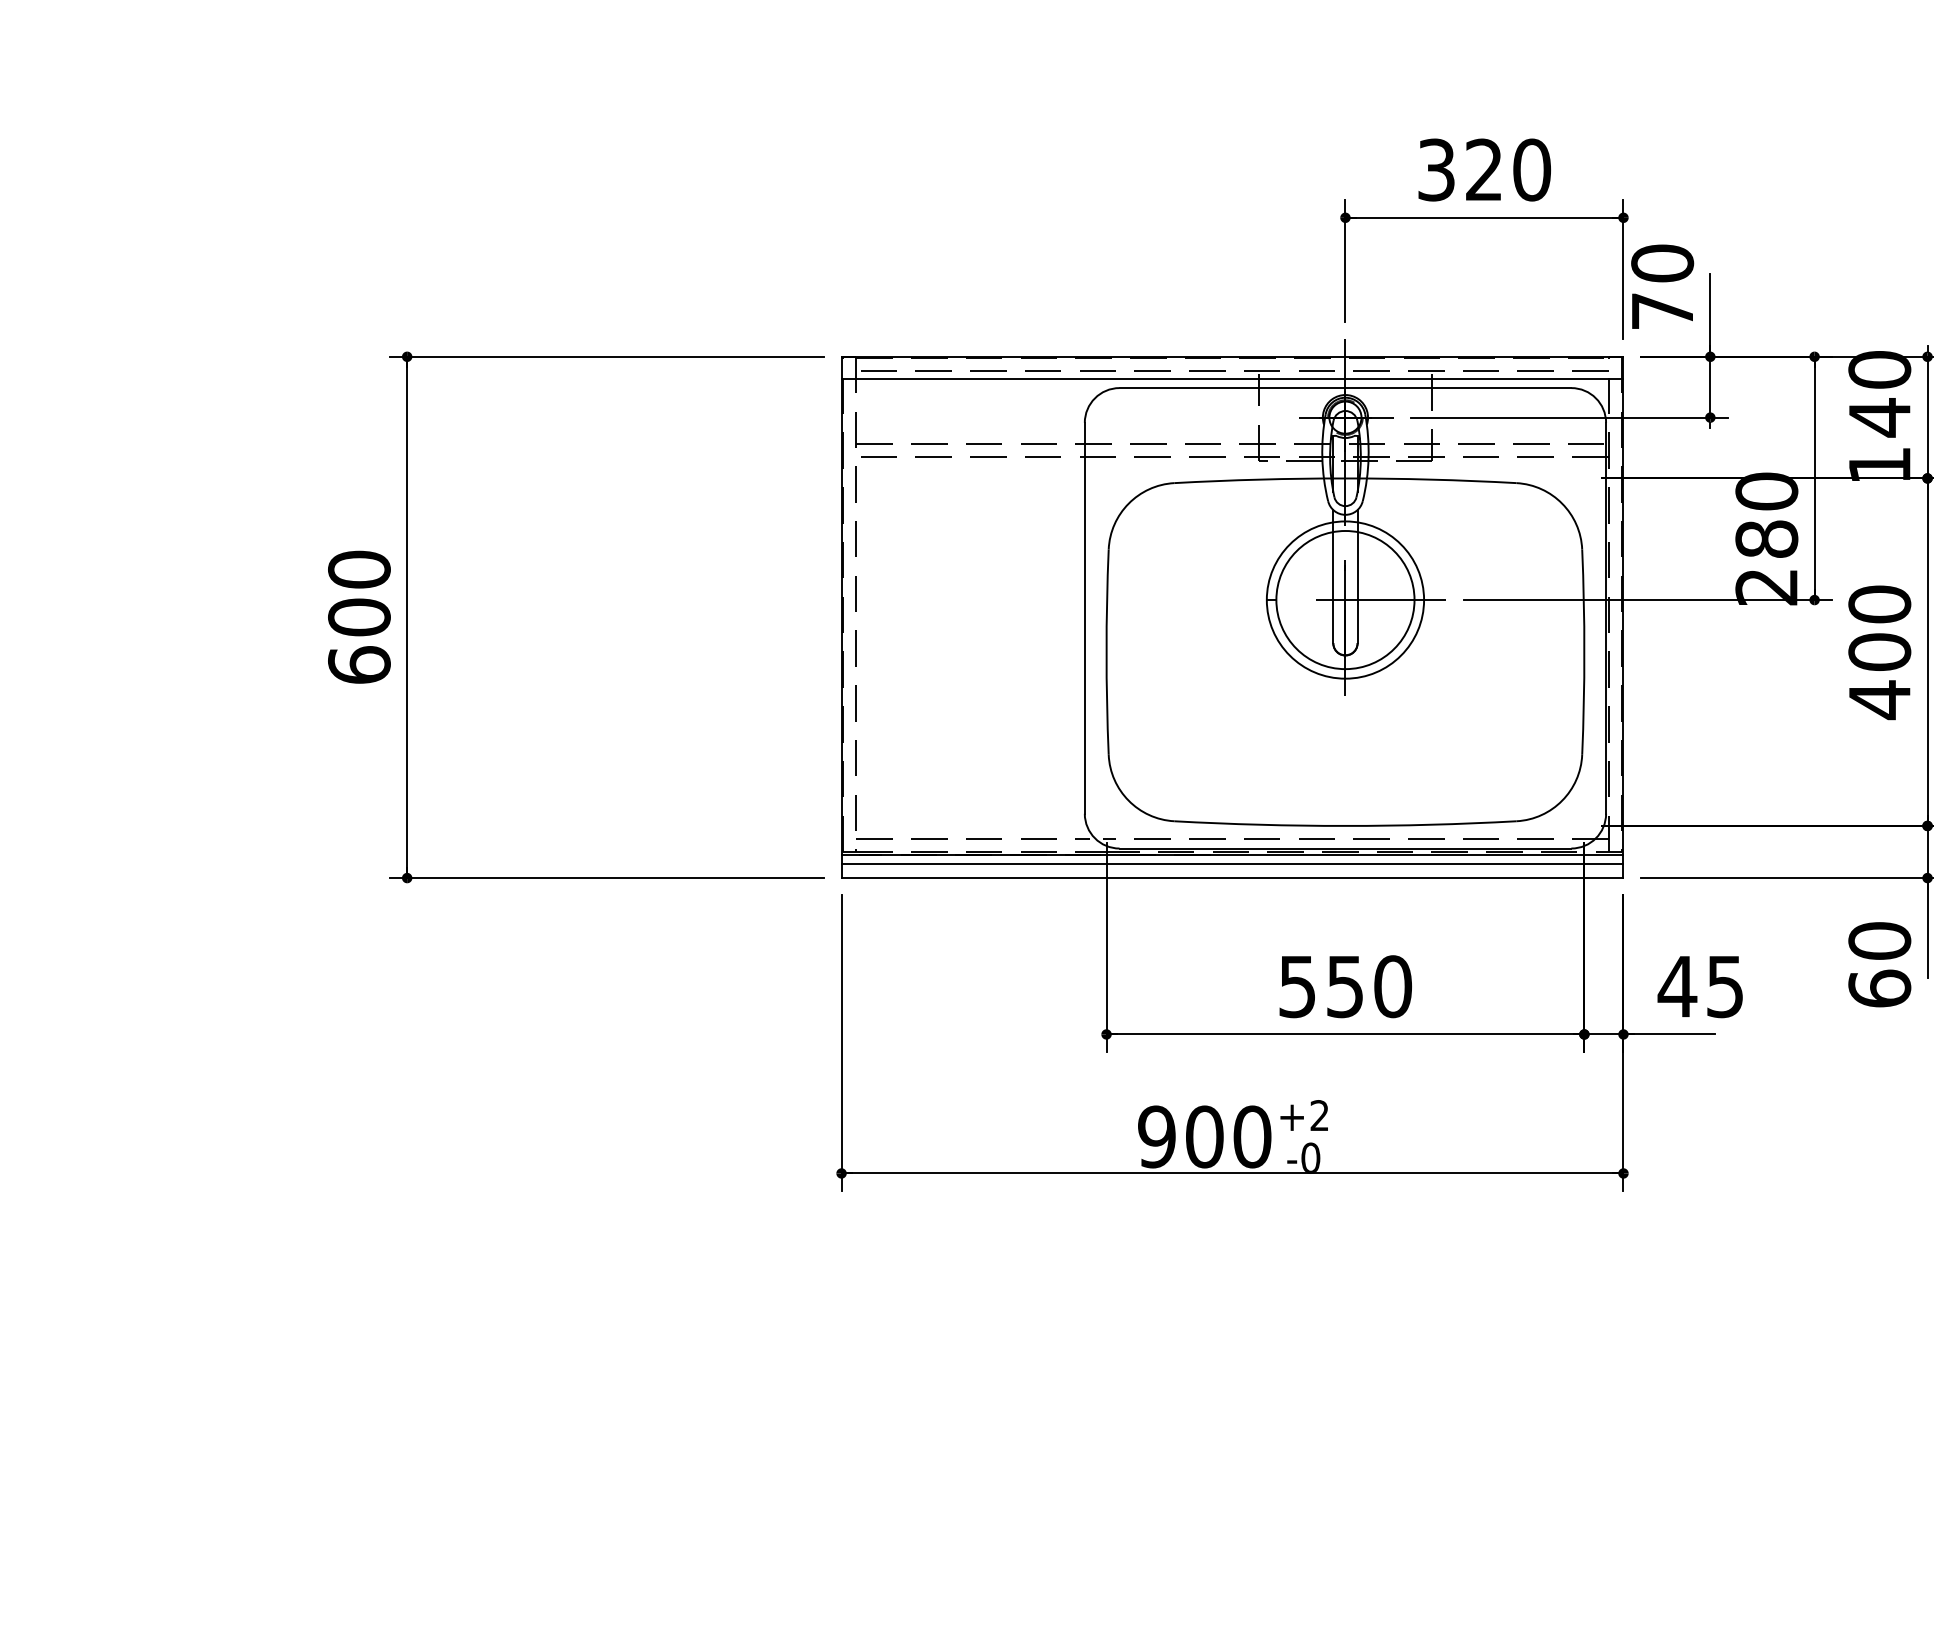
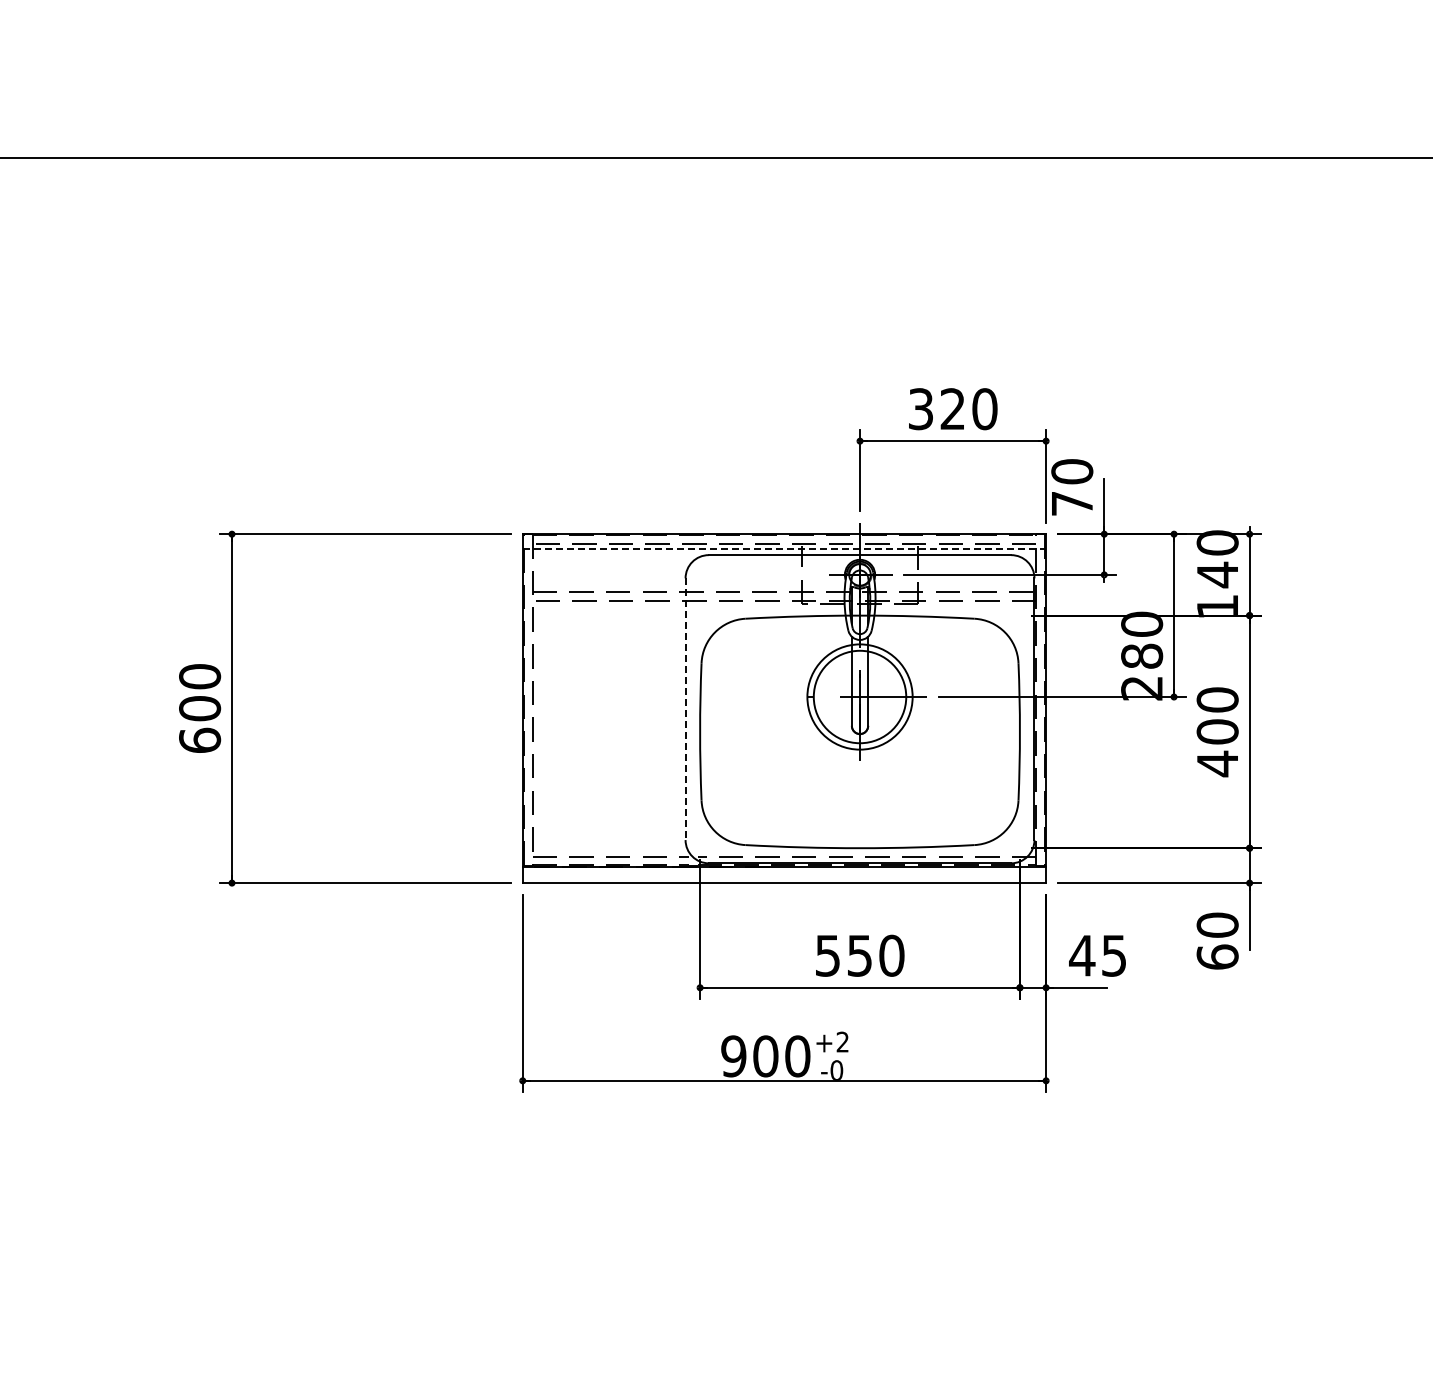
line: (1232, 378) -> (784, 548), solid -> dashed
line: (1084, 618) -> (685, 709), solid -> dashed
line: (1232, 863) -> (784, 873), removed

